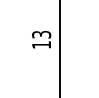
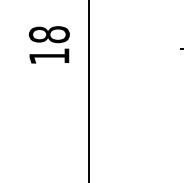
text: (41, 34) -> (49, 34), 13 -> 18

